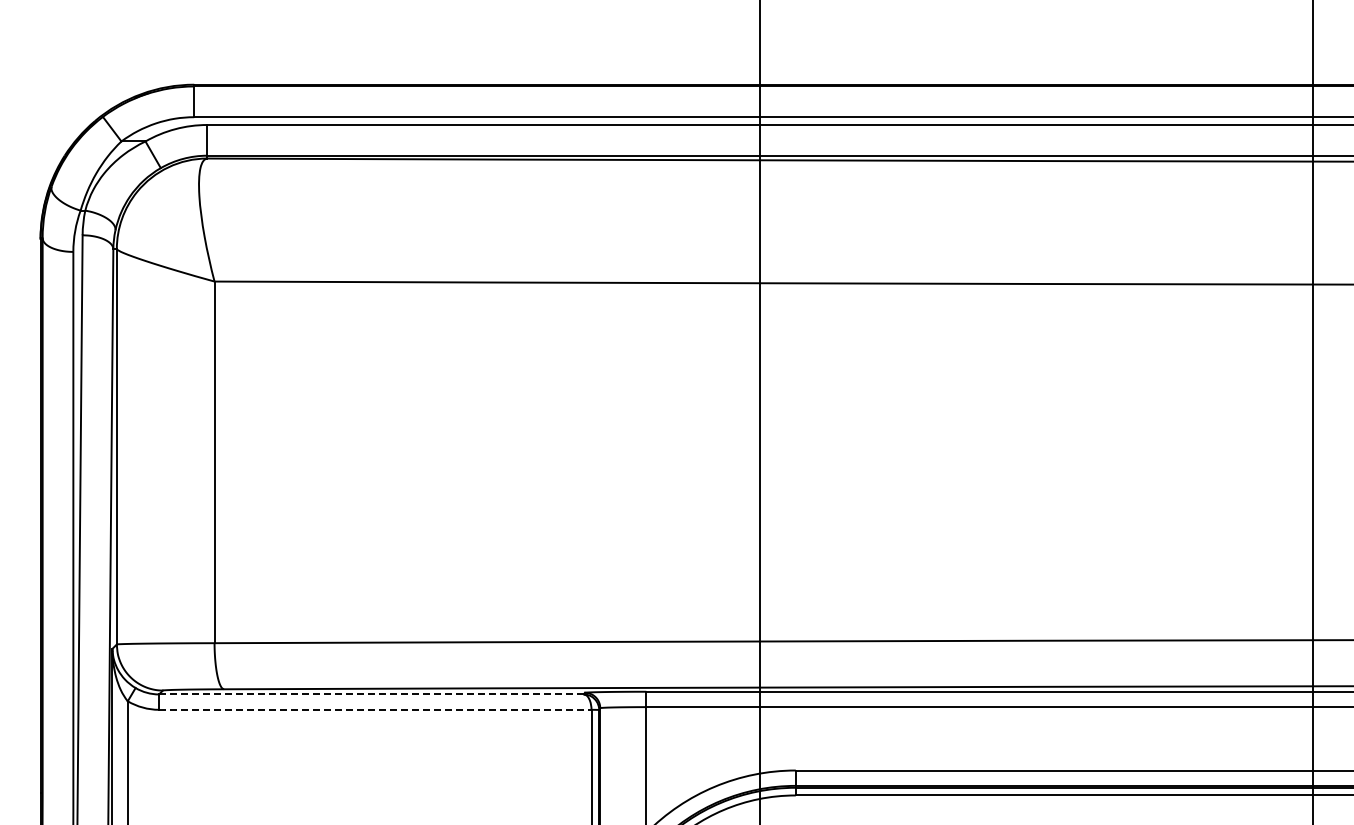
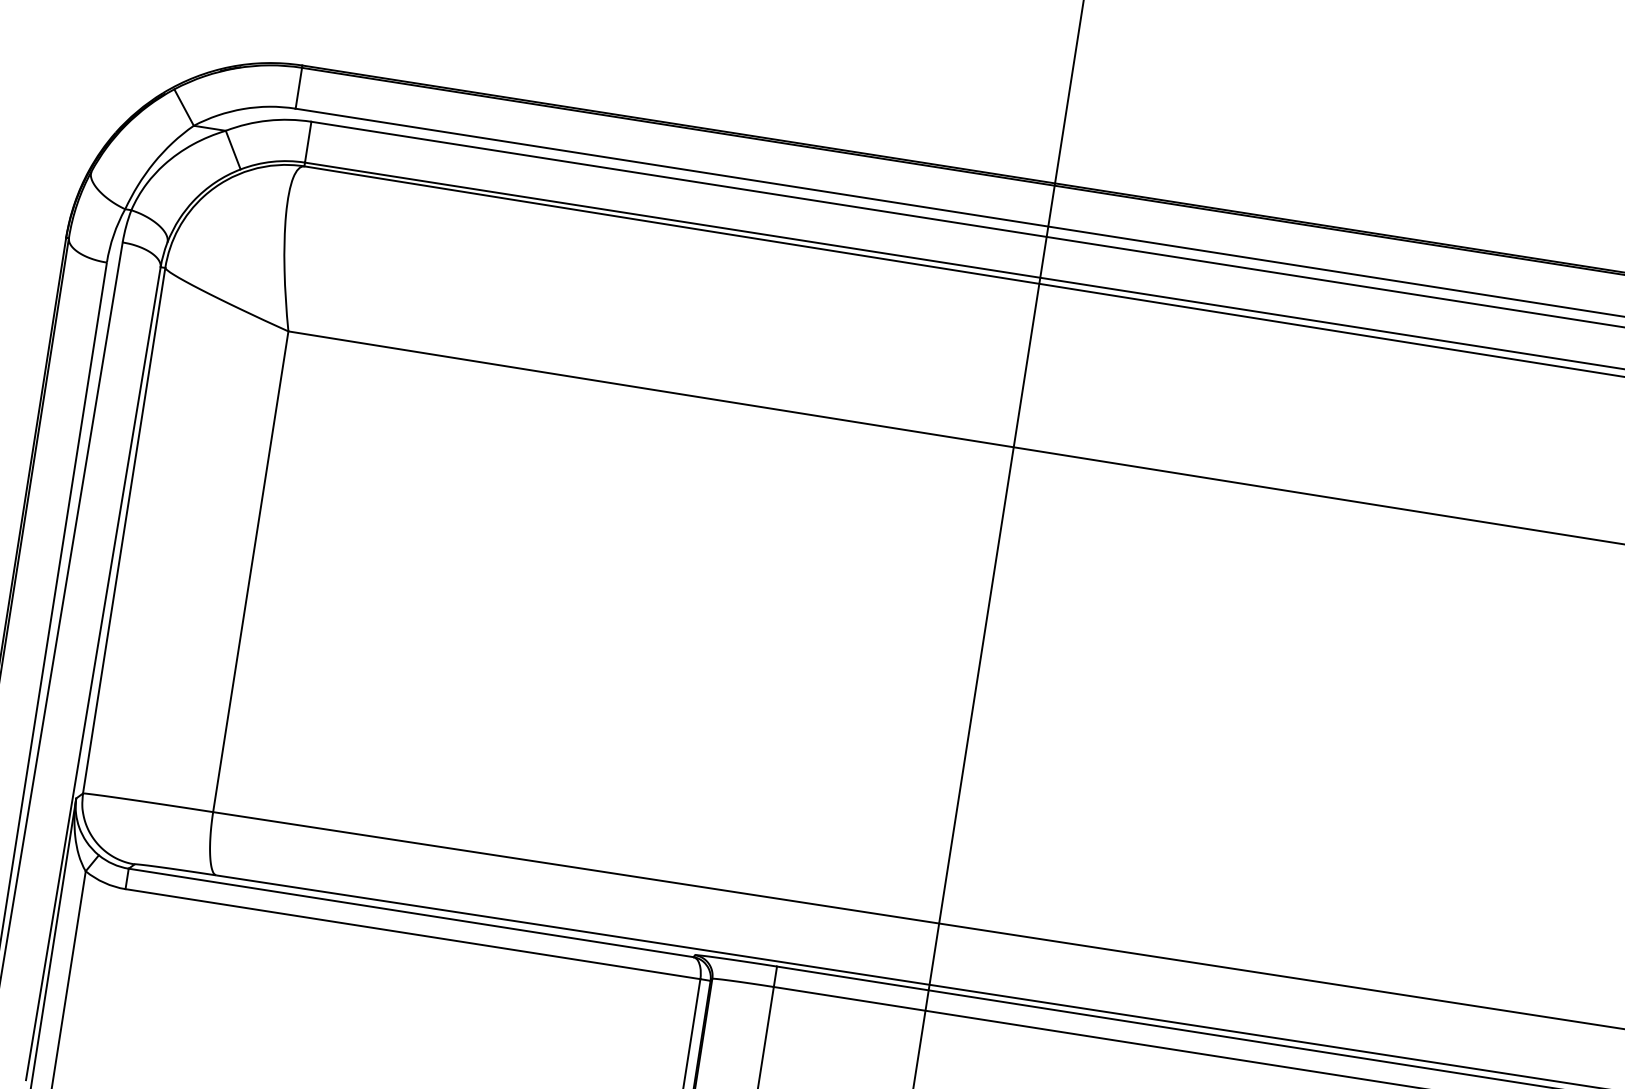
line: (371, 694) -> (411, 912), dashed -> solid
line: (375, 709) -> (413, 933), dashed -> solid

